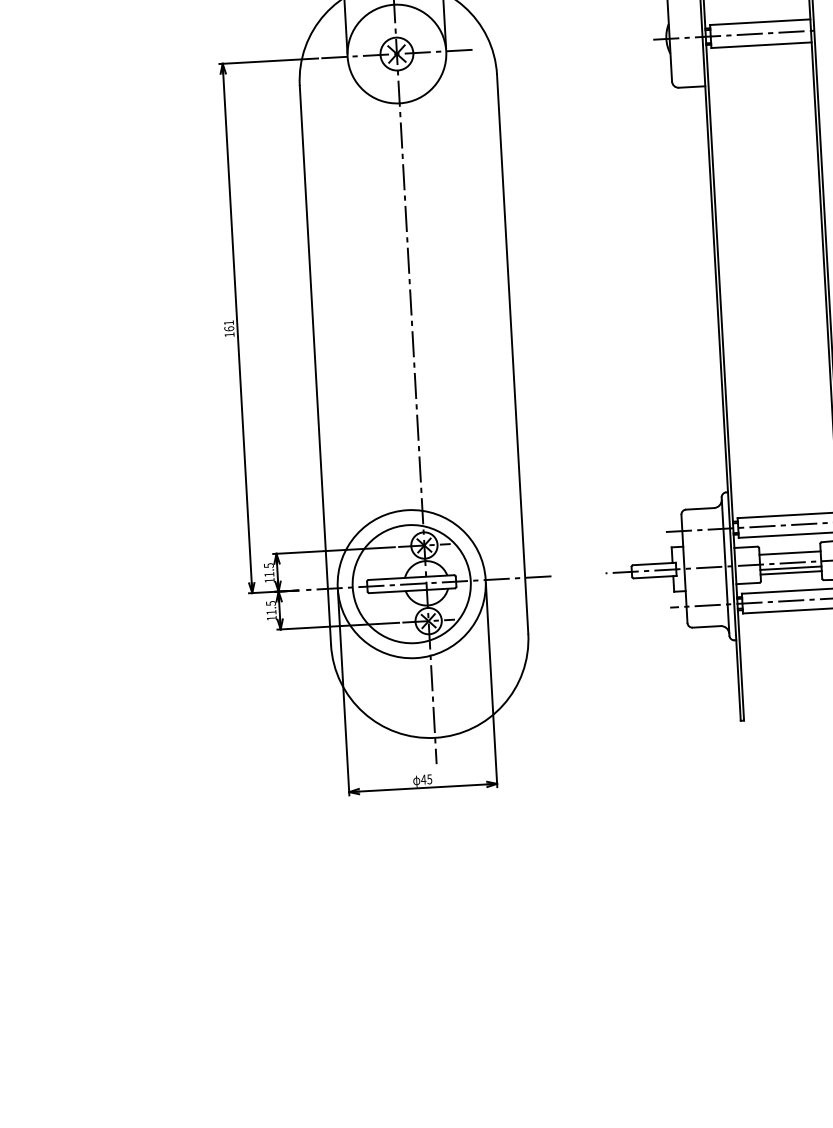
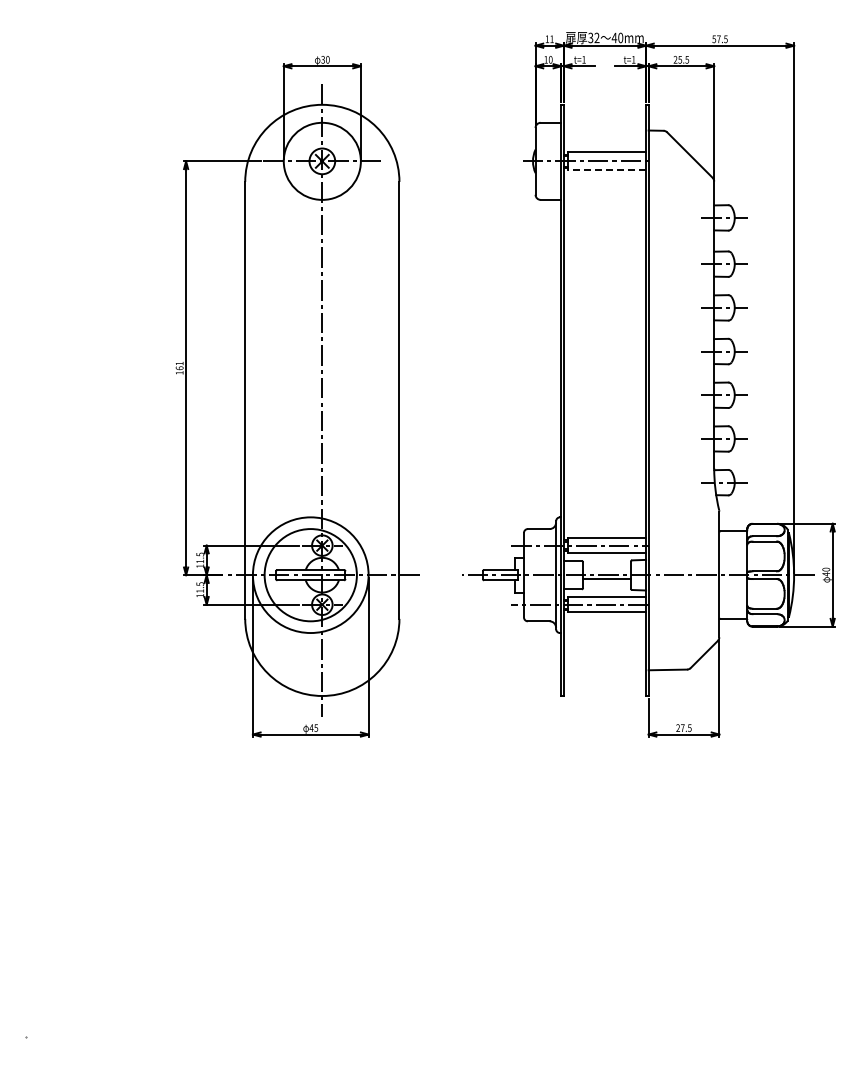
line: (761, 45) -> (606, 170), solid -> dashed
line: (789, 553) -> (606, 567), removed
line: (790, 572) -> (606, 582), removed

